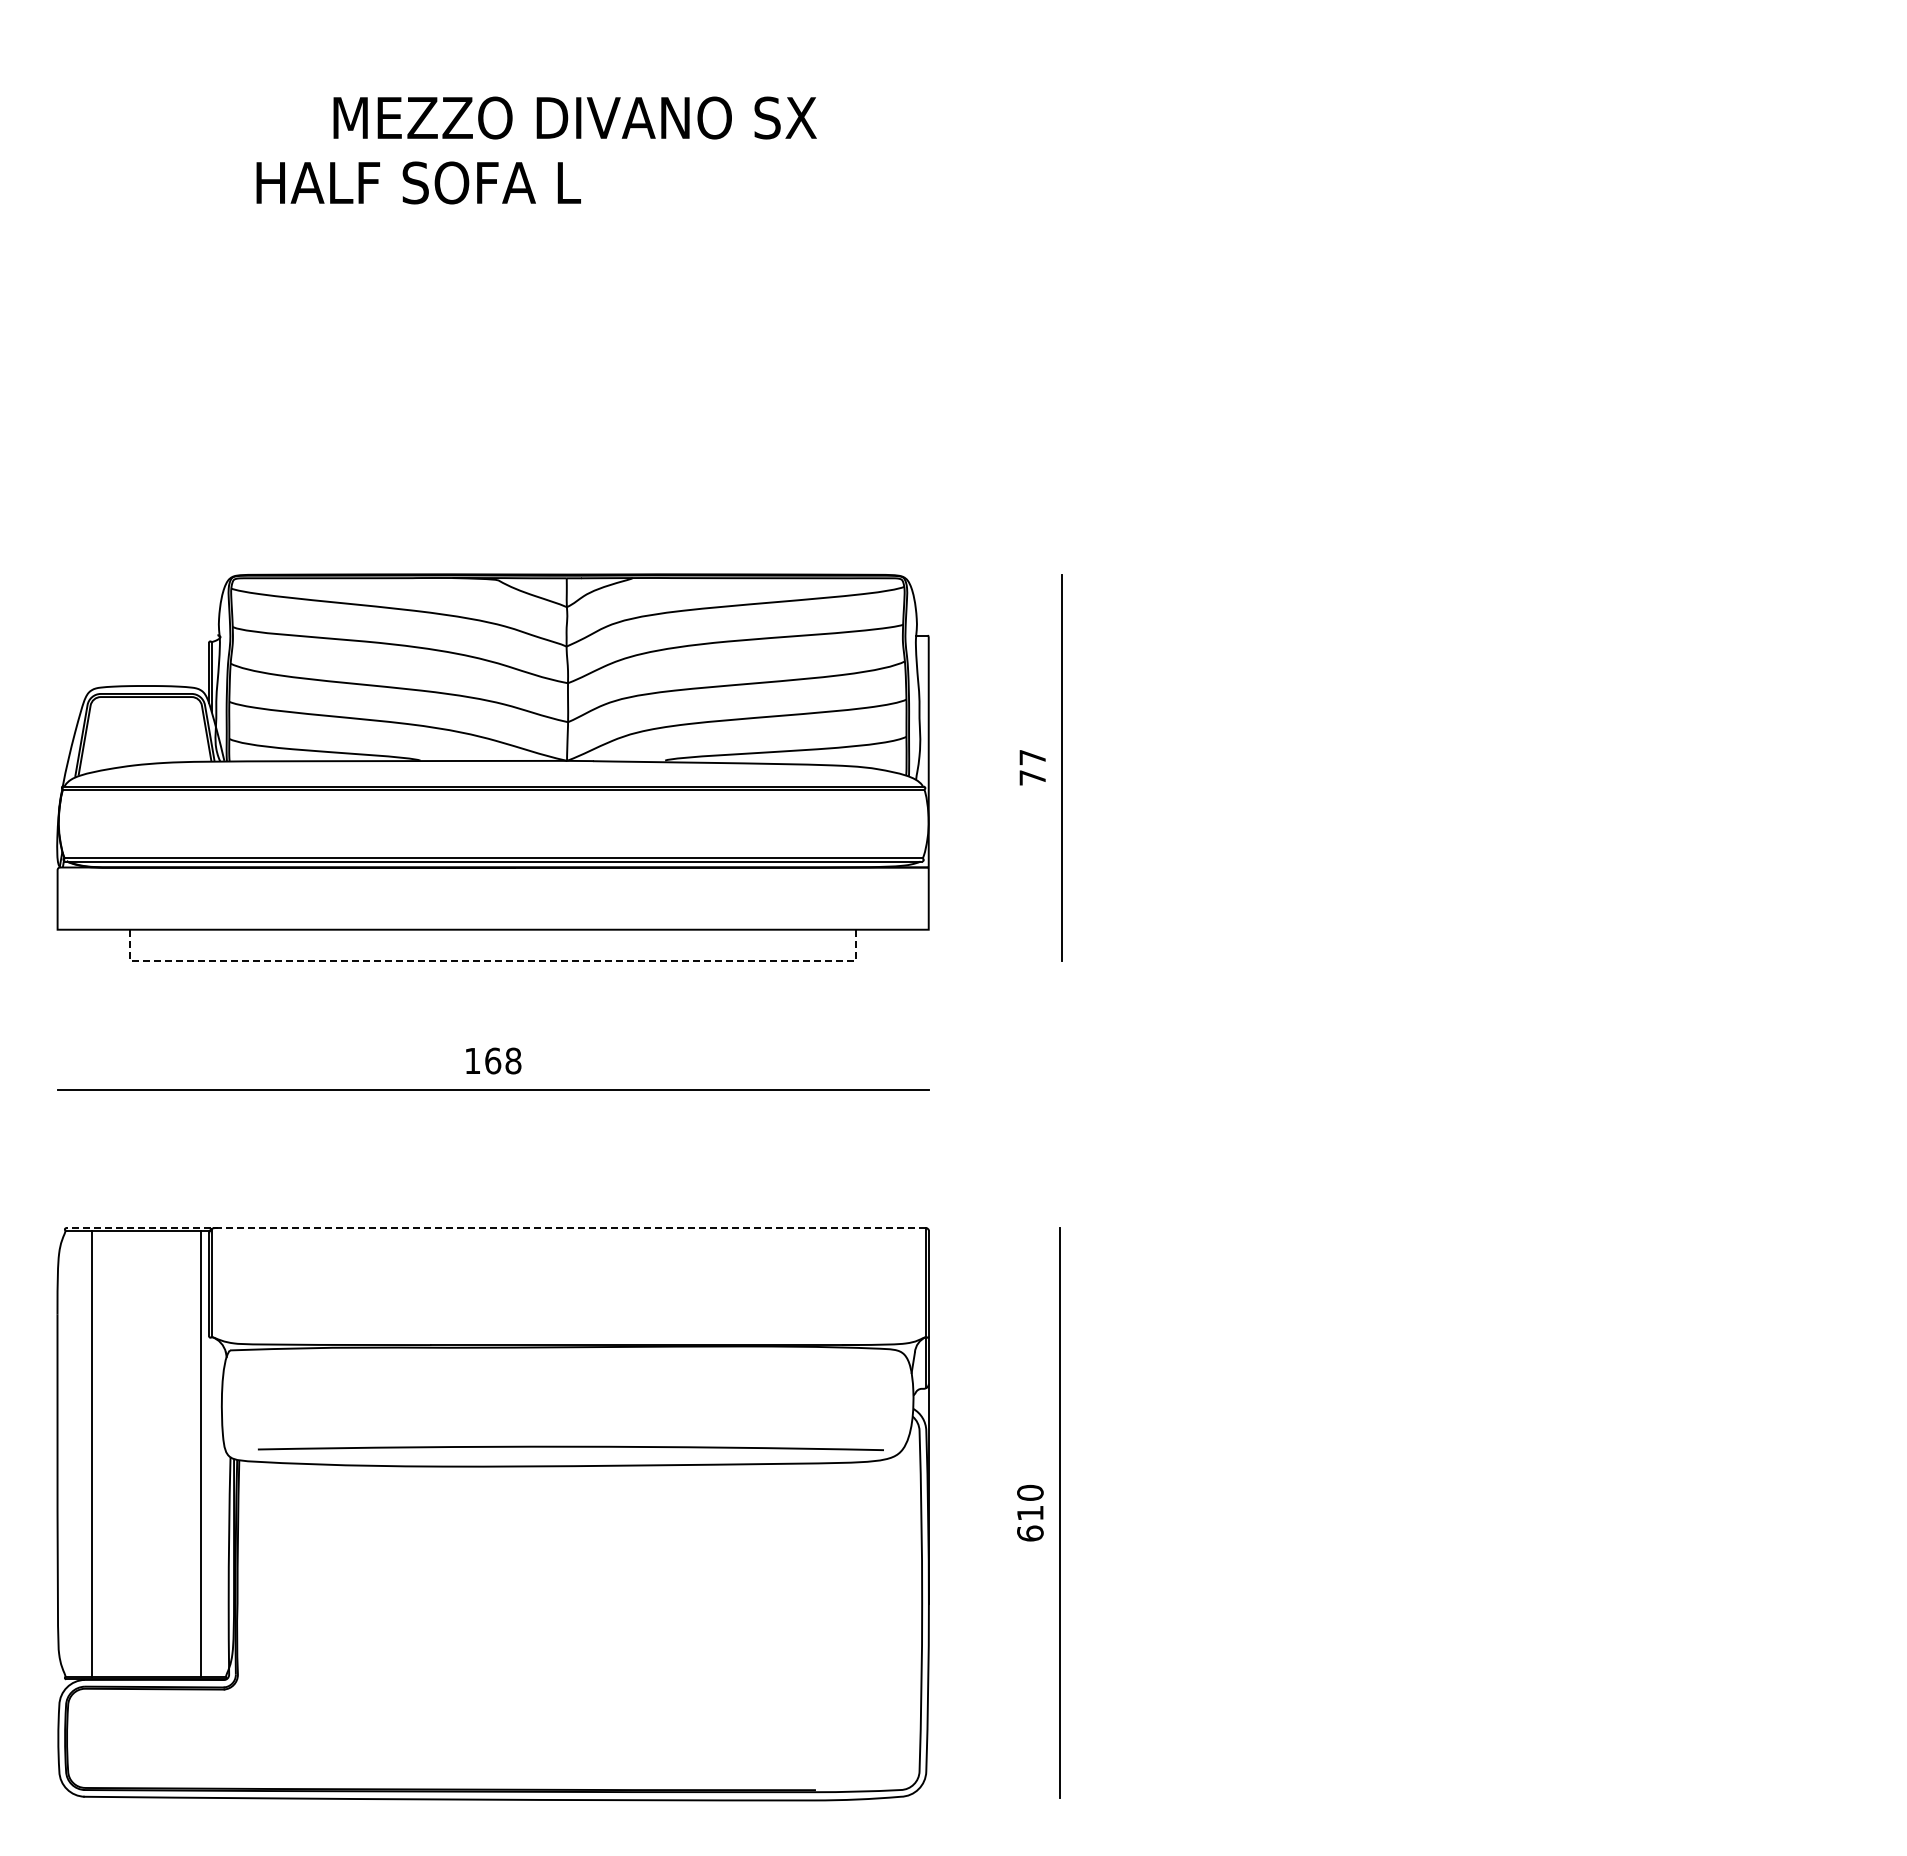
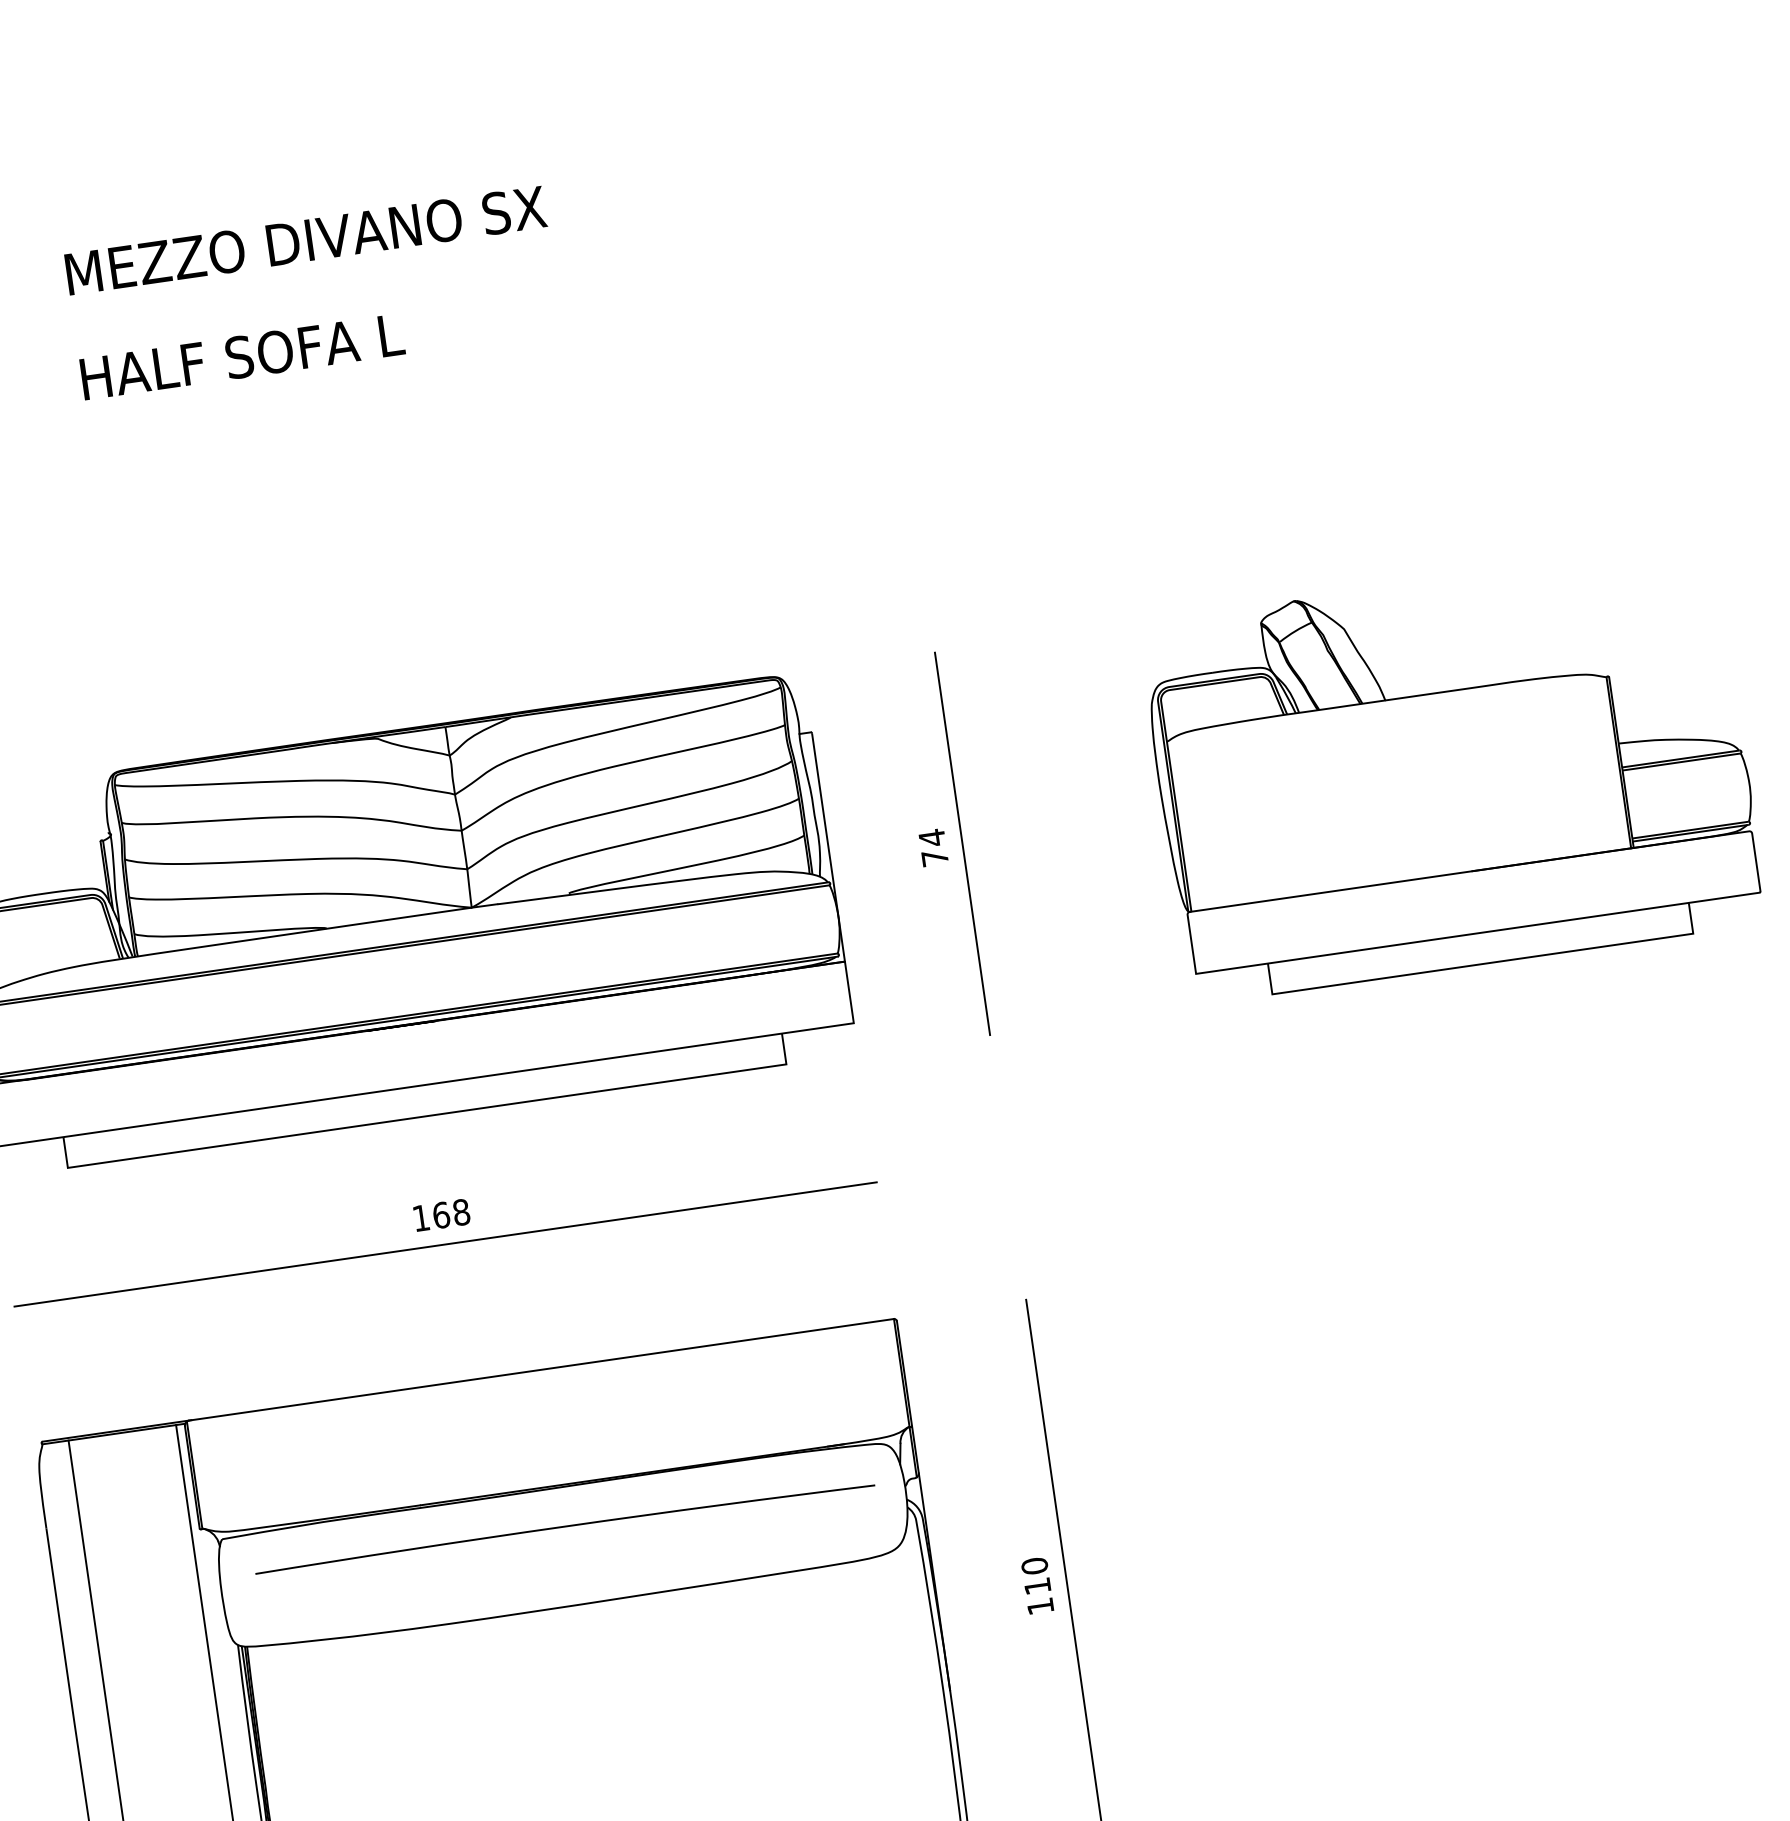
text: (574, 117) -> (305, 240), moved
text: (1032, 757) -> (931, 837), 77 -> 74
part: (1557, 767) -> (1453, 772), added
line: (493, 960) -> (427, 1115), dashed -> solid
line: (495, 1228) -> (467, 1380), dashed -> solid
arc: (570, 1447) -> (564, 1527), moved
text: (1030, 1533) -> (1040, 1606), 610 -> 110

